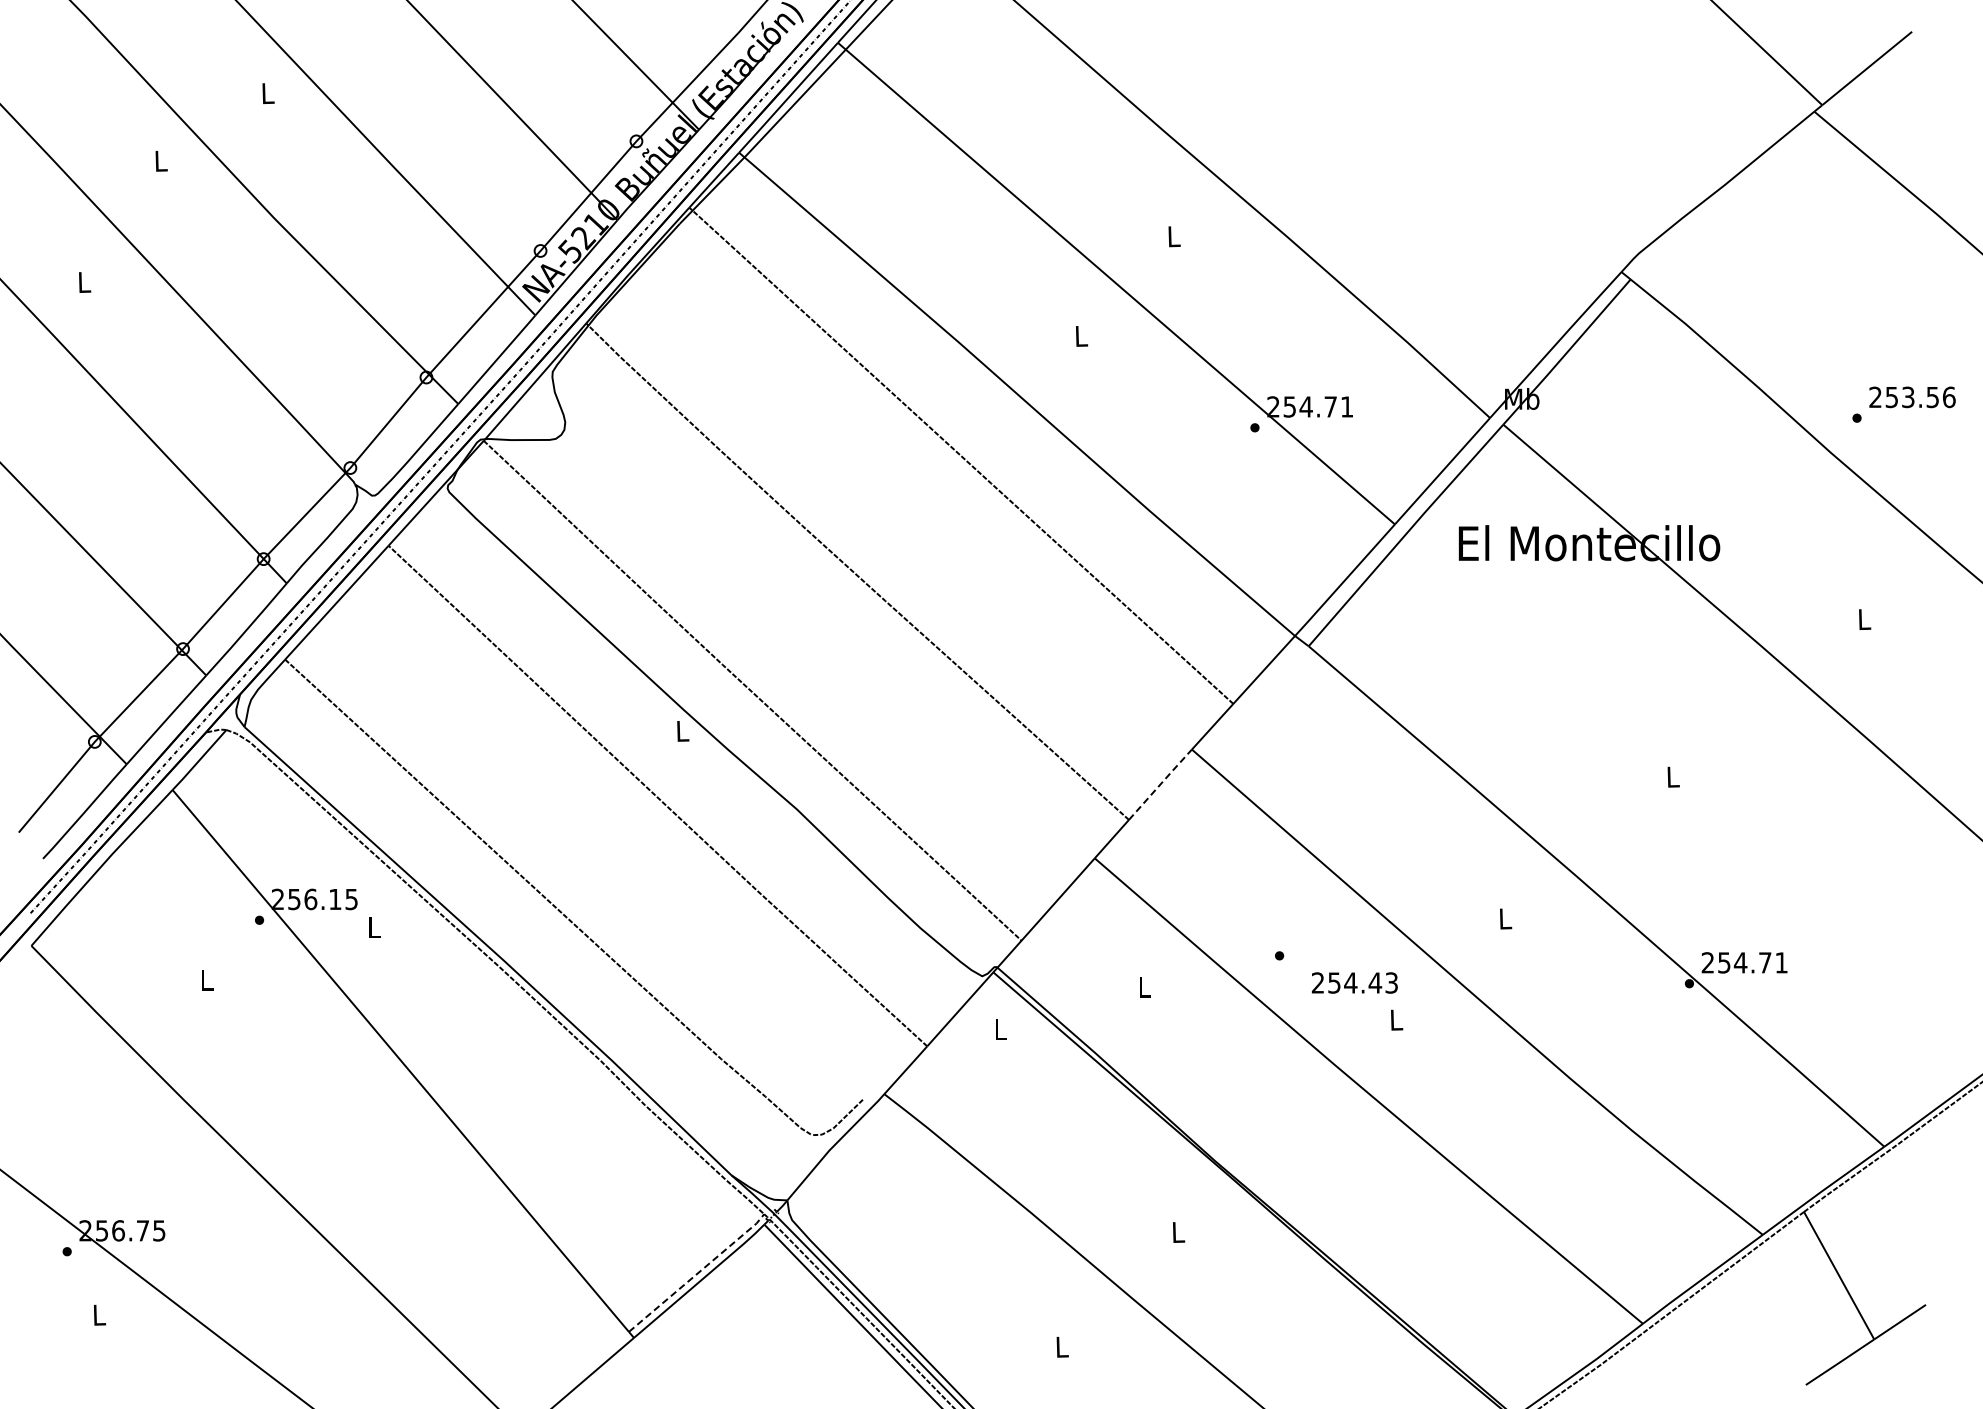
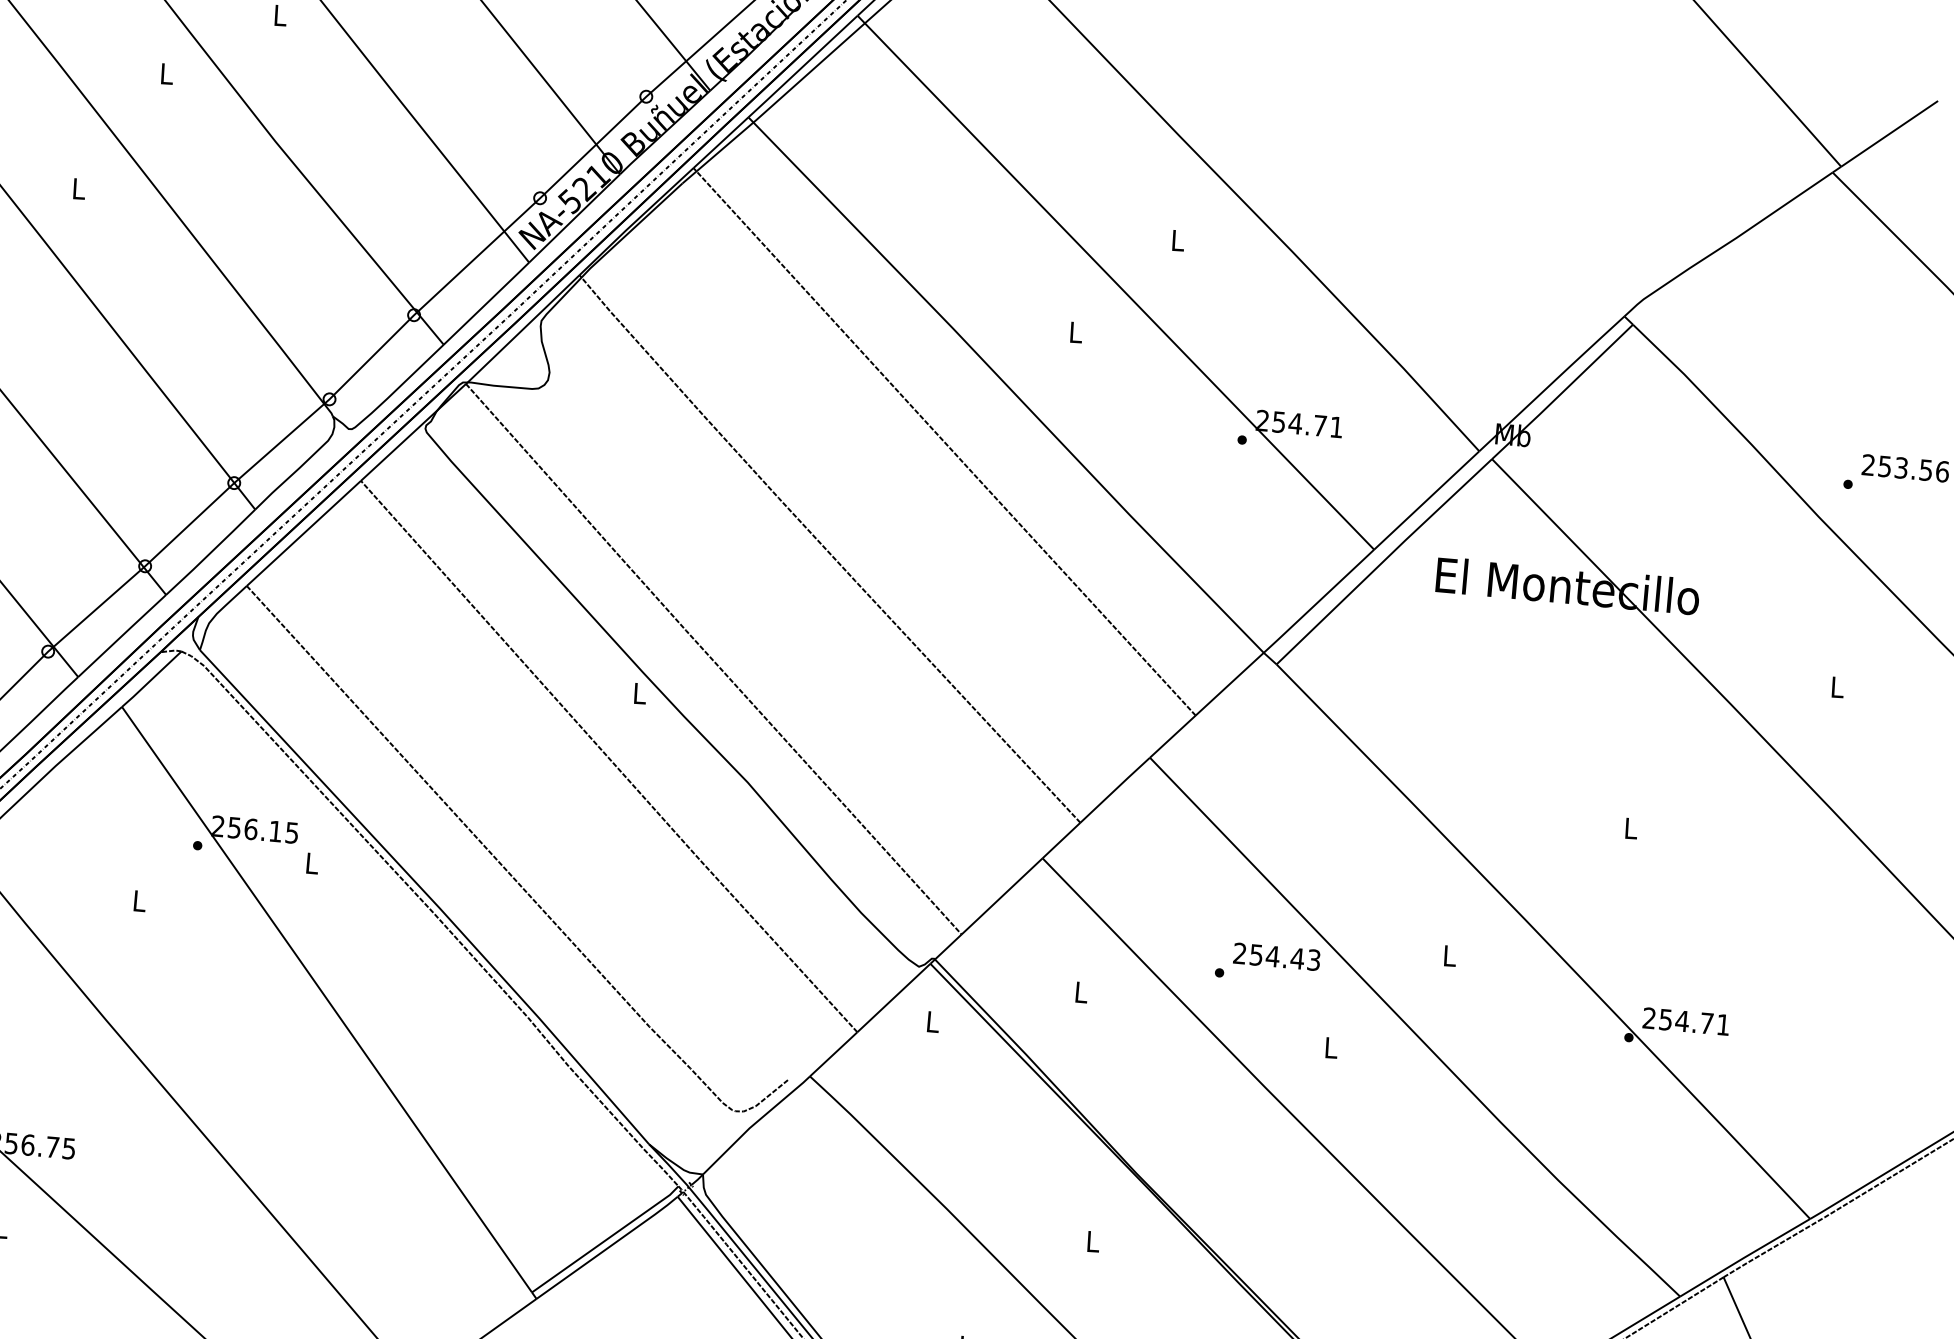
line: (1161, 783) -> (1116, 789), dashed -> solid
text: (1354, 982) -> (1276, 956), moved
line: (698, 1273) -> (607, 1239), dashed -> solid

